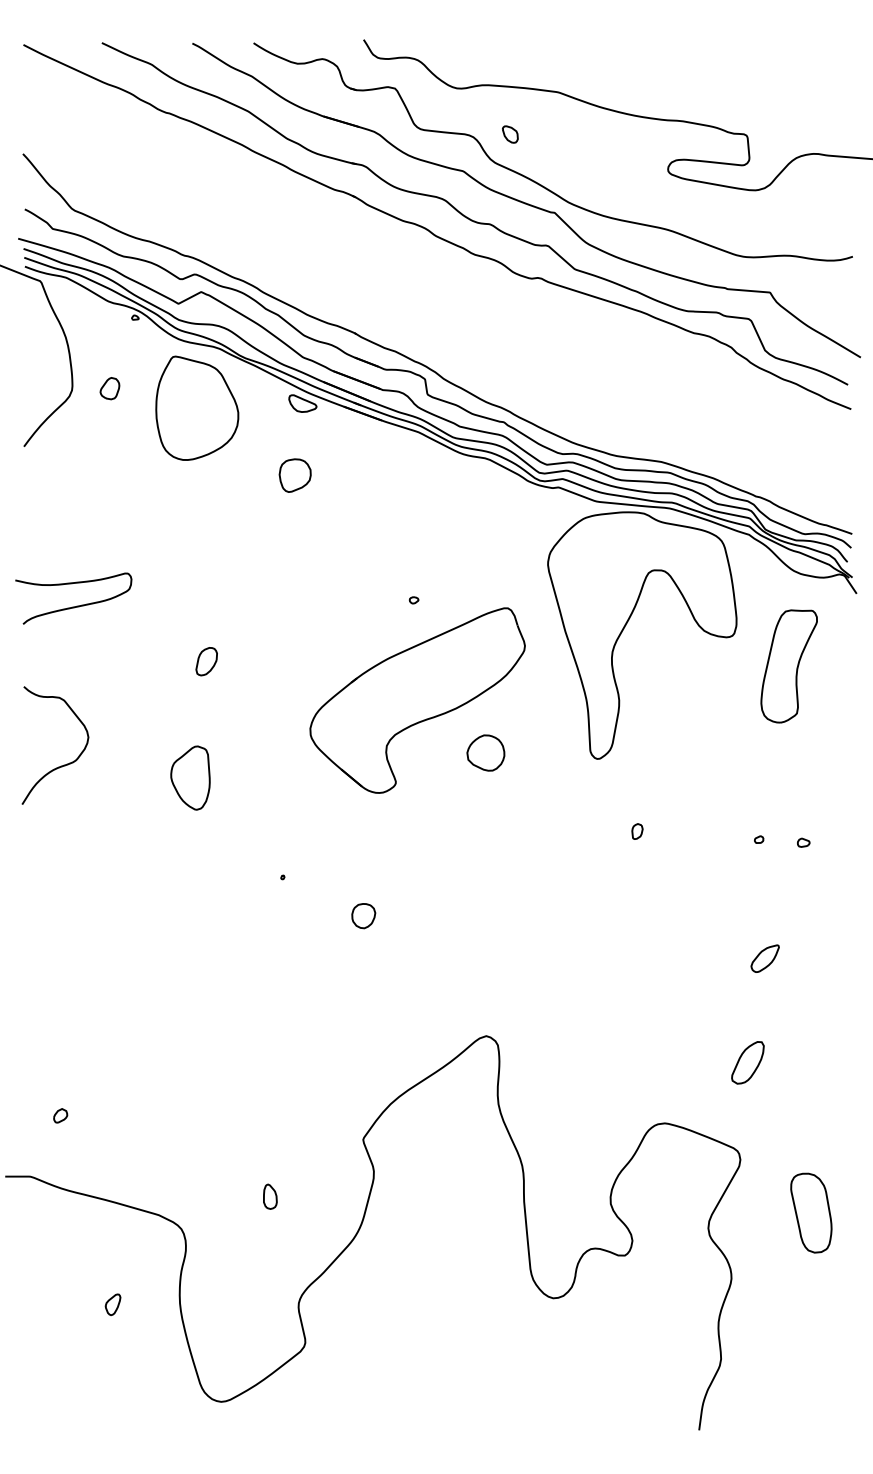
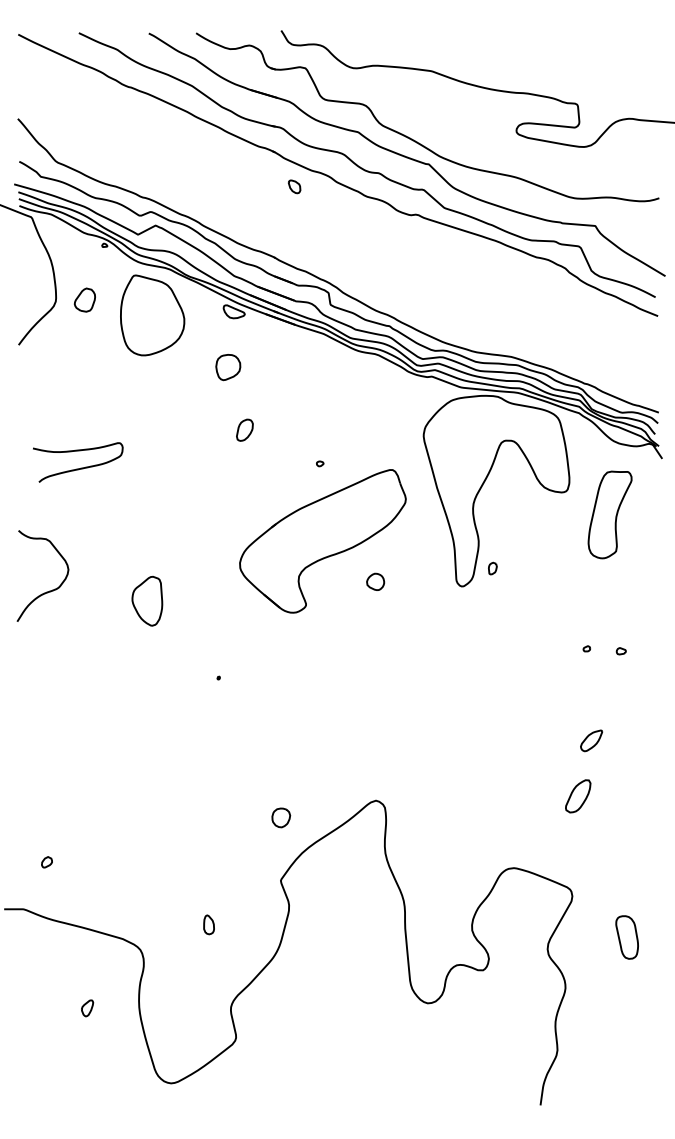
part: (510, 134) -> (294, 186), moved
part: (110, 388) -> (85, 300), size x1.4
curve: (76, 605) -> (80, 467), moved
part: (206, 660) -> (244, 429), moved
part: (485, 752) -> (375, 581), size x0.6
part: (637, 831) -> (492, 568), moved
part: (364, 915) -> (281, 817), moved
part: (748, 1063) -> (578, 796), moved
part: (810, 1213) -> (626, 937), size x0.7

